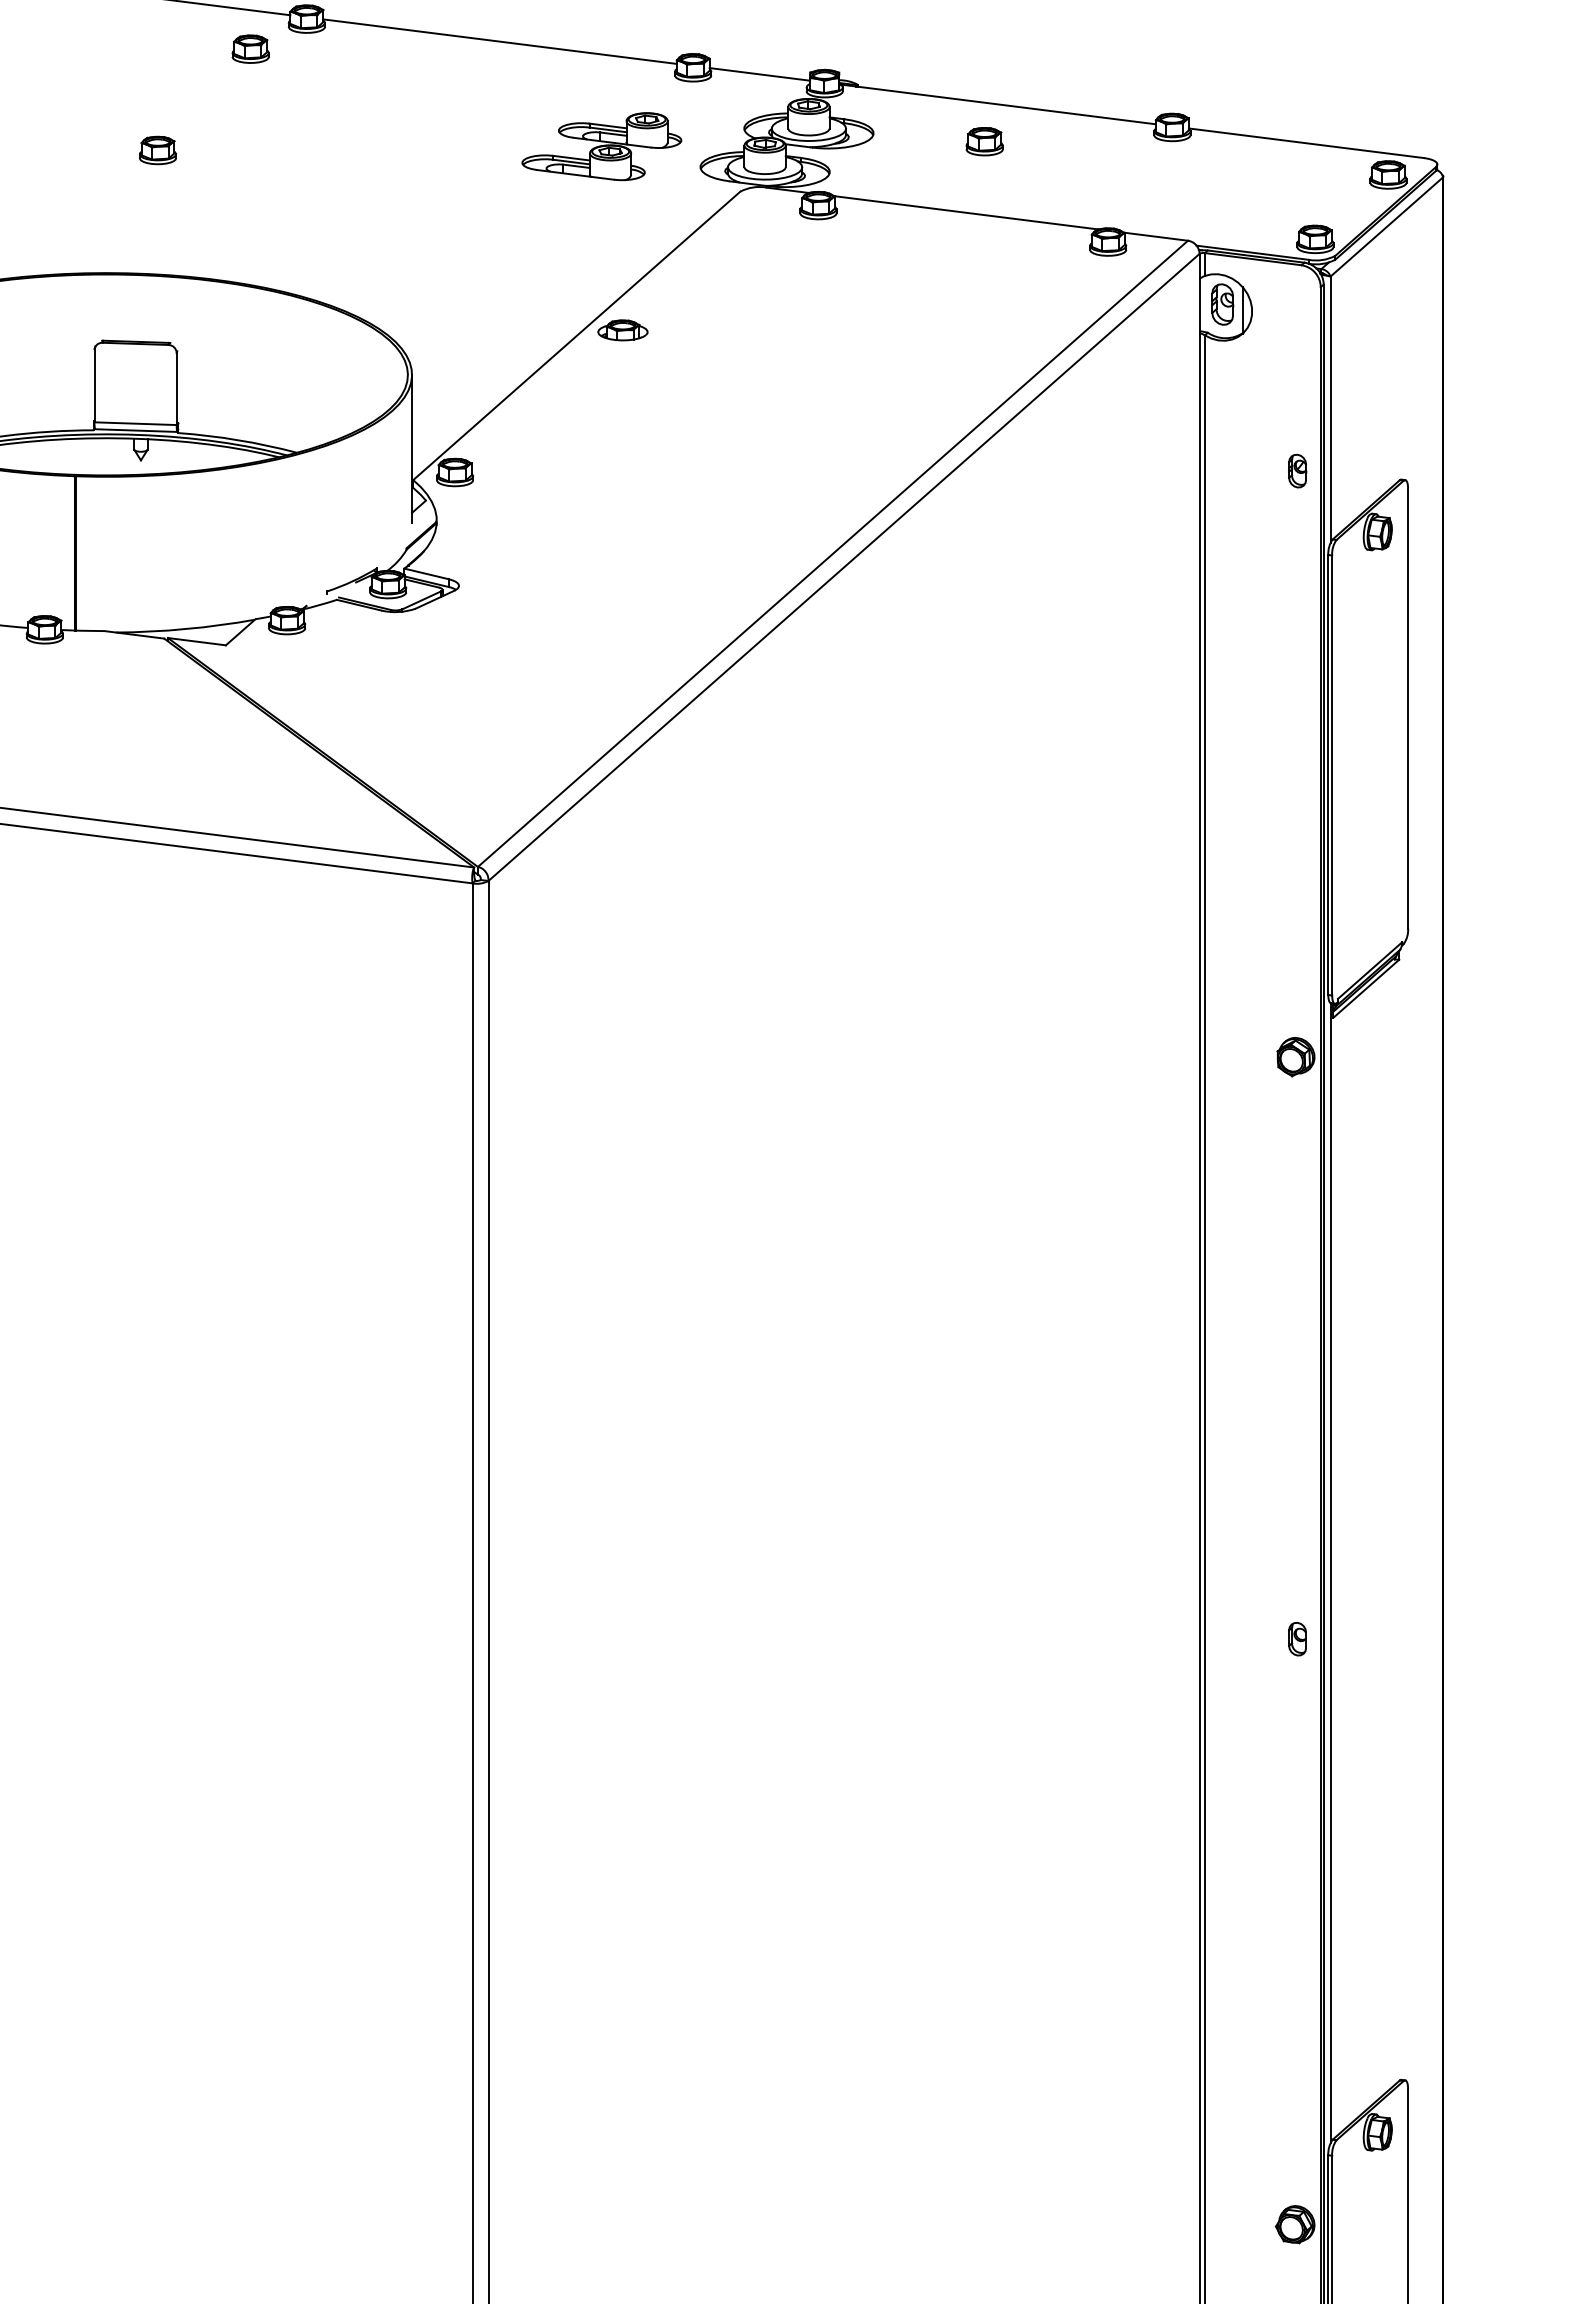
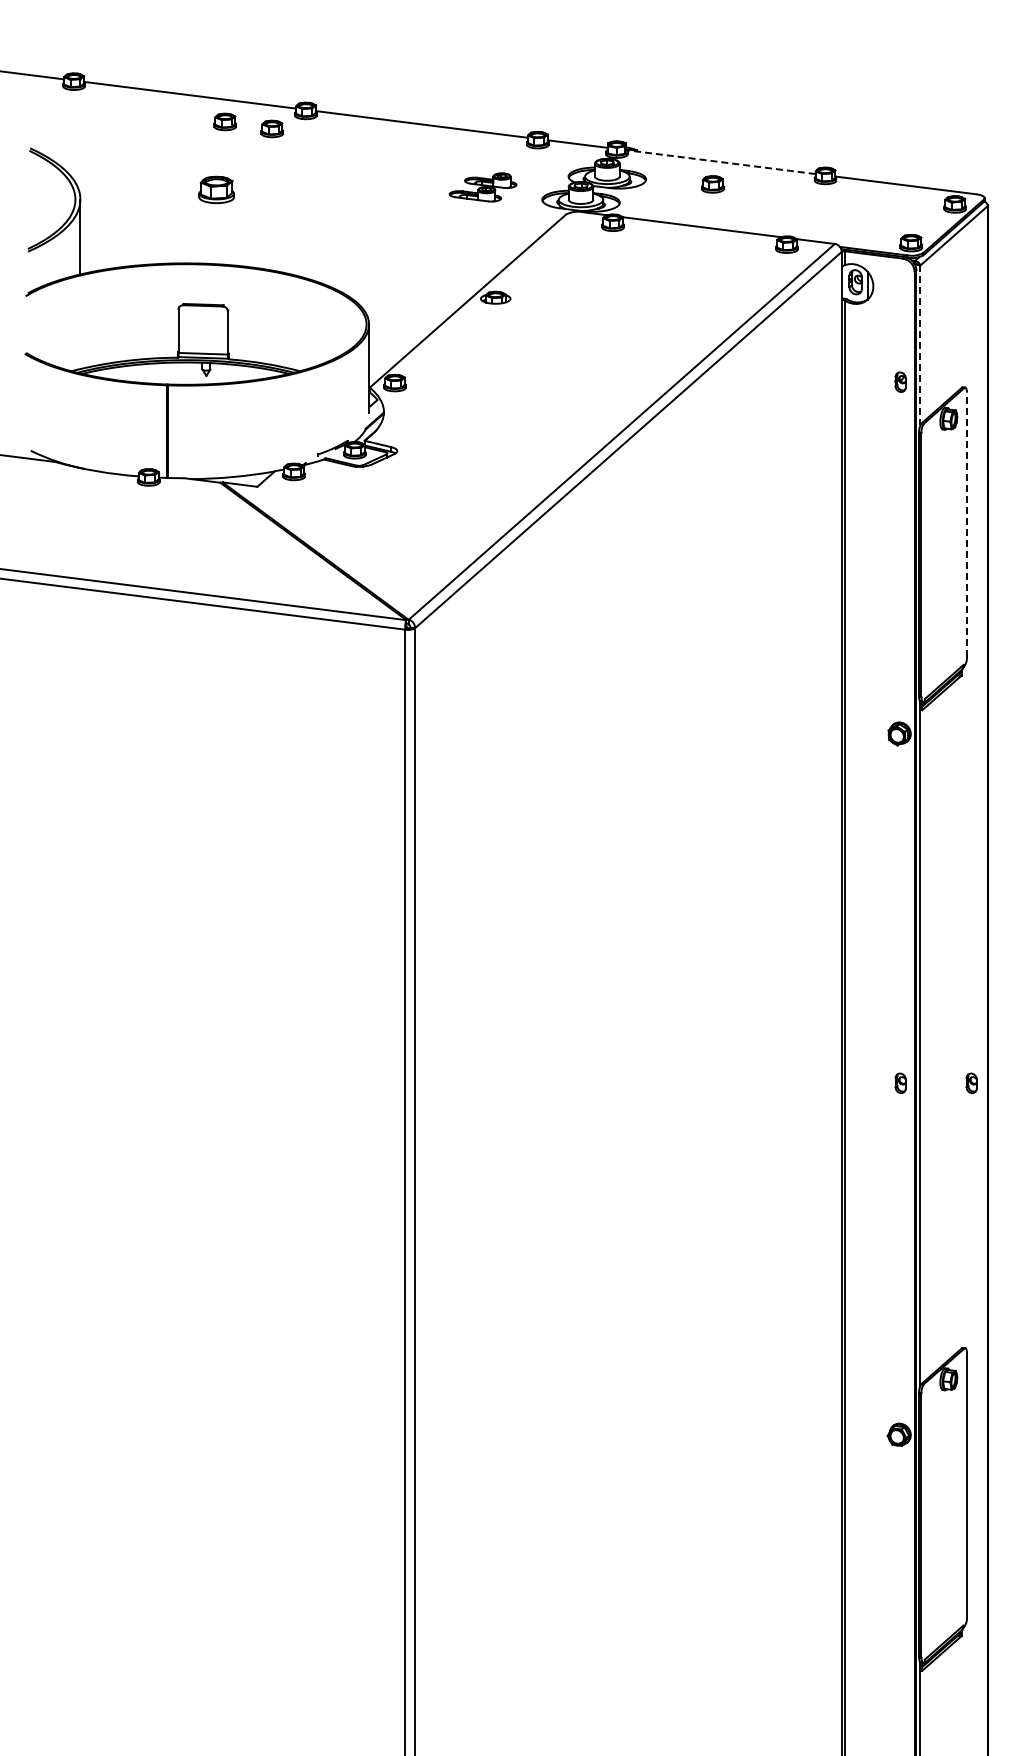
part: (171, 36) -> (224, 121), added
line: (997, 105) -> (720, 162), solid -> dashed
part: (600, 146) -> (482, 187), size x0.7
part: (157, 150) -> (216, 189), size x1.6
line: (1330, 409) -> (920, 345), solid -> dashed
line: (1407, 708) -> (966, 524), solid -> dashed
part: (1415, 1637) -> (971, 1082), added

